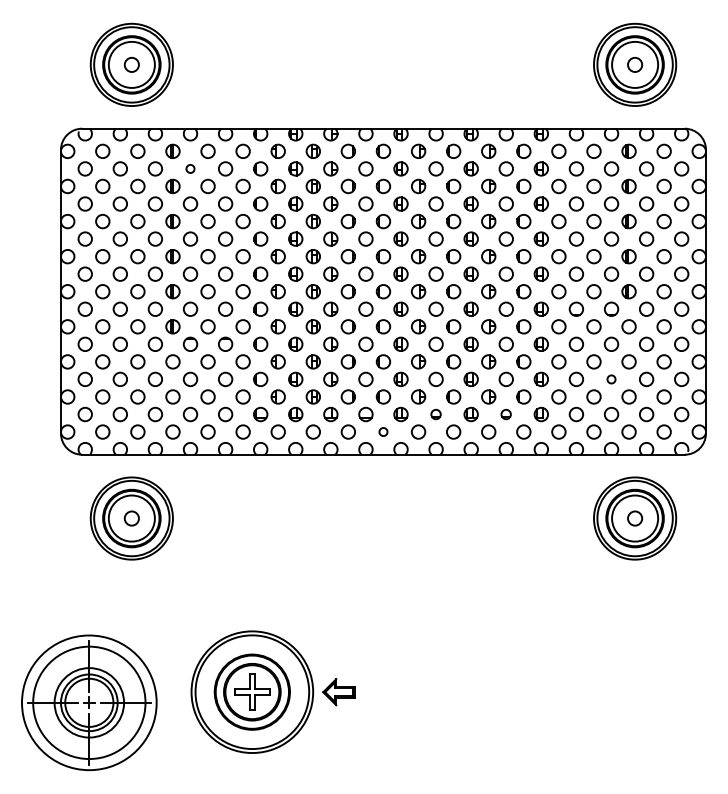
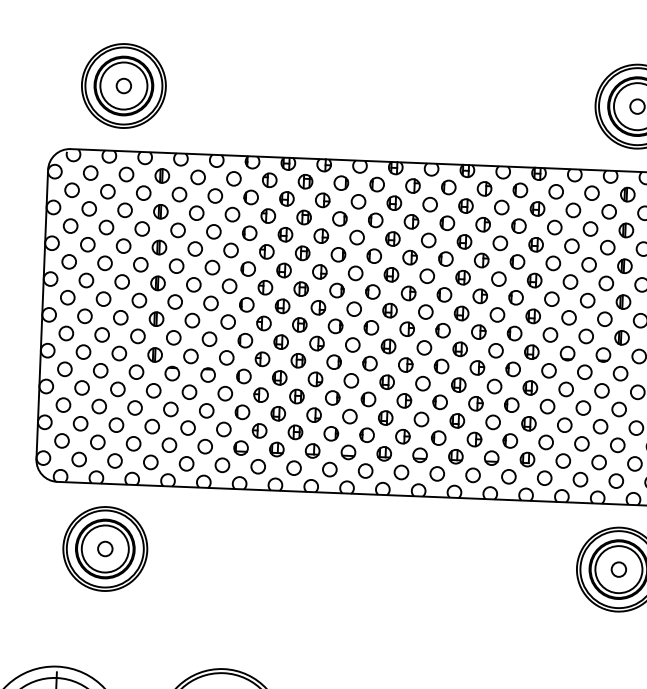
circle: (190, 168) -> (179, 194), size x1.67
circle: (611, 379) -> (600, 426), size x1.67
part: (435, 414) -> (419, 455), size x1.43
part: (505, 414) -> (490, 458), size x1.43
circle: (383, 431) -> (365, 470), size x1.67

